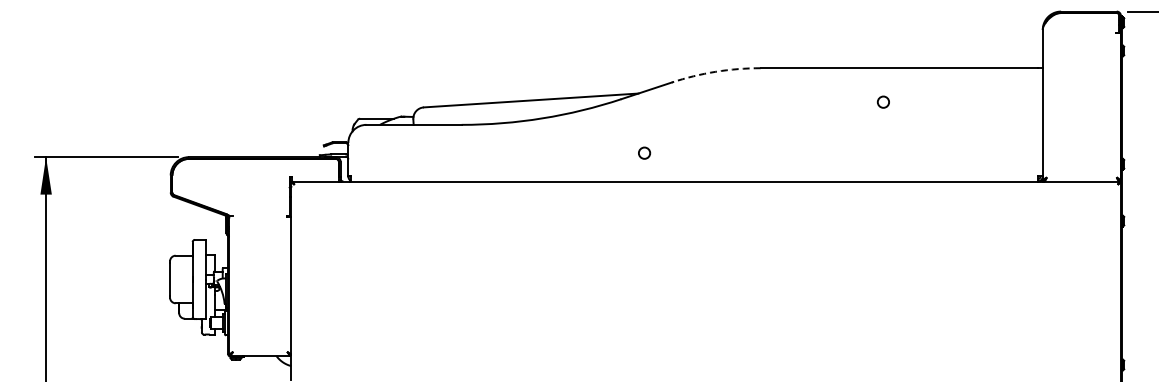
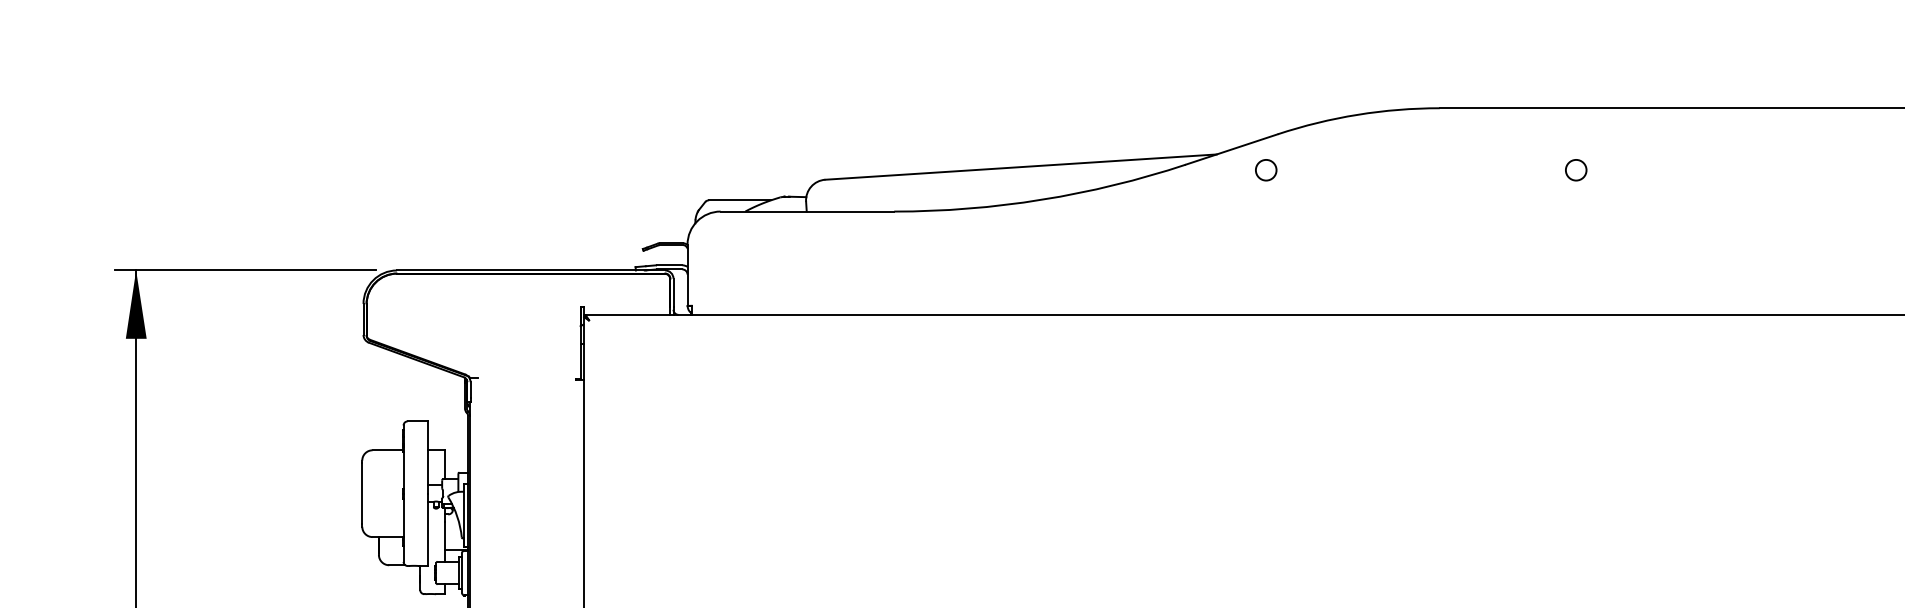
arc: (715, 71) -> (1357, 114), dashed -> solid
circle: (882, 101) -> (1574, 168), moved
circle: (644, 152) -> (1266, 168), moved

